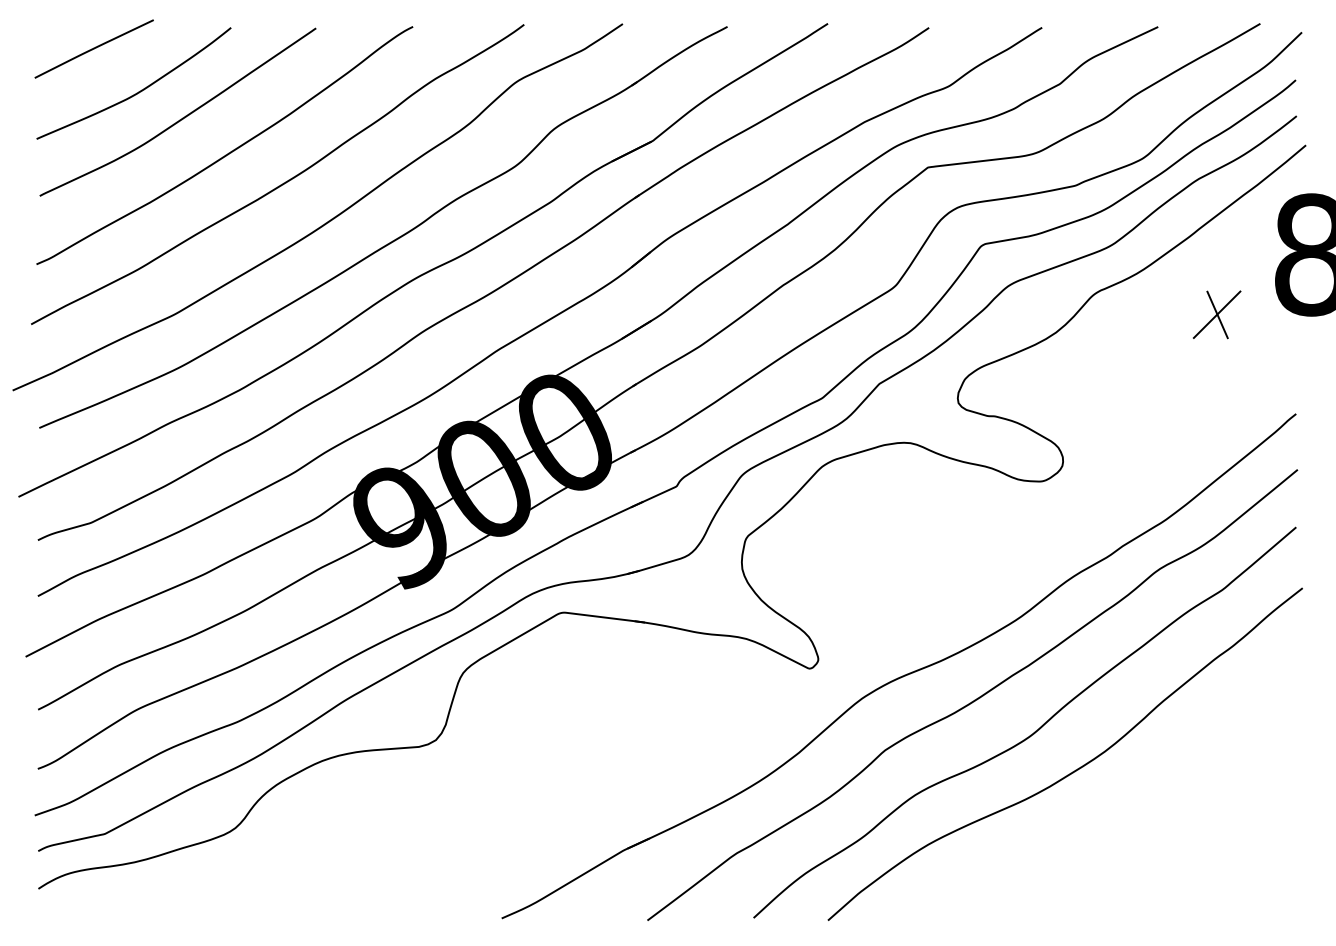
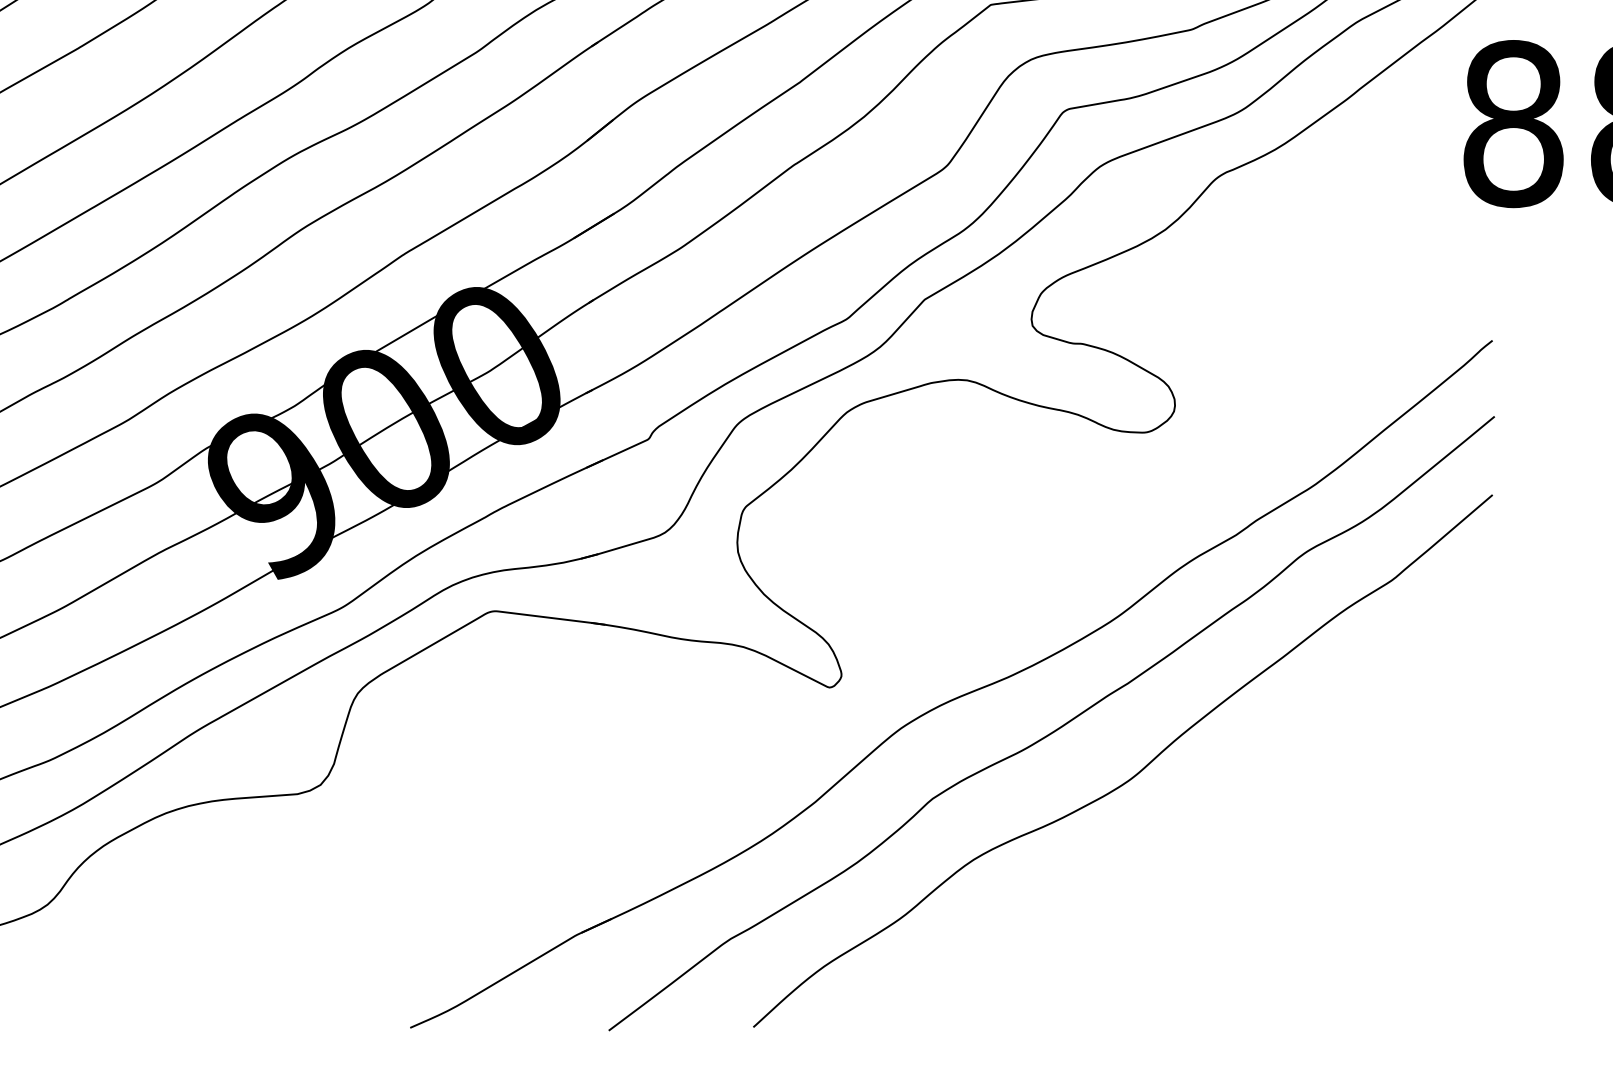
part: (1217, 314) -> (1385, 205), removed
curve: (1075, 769) -> (1191, 824), removed

